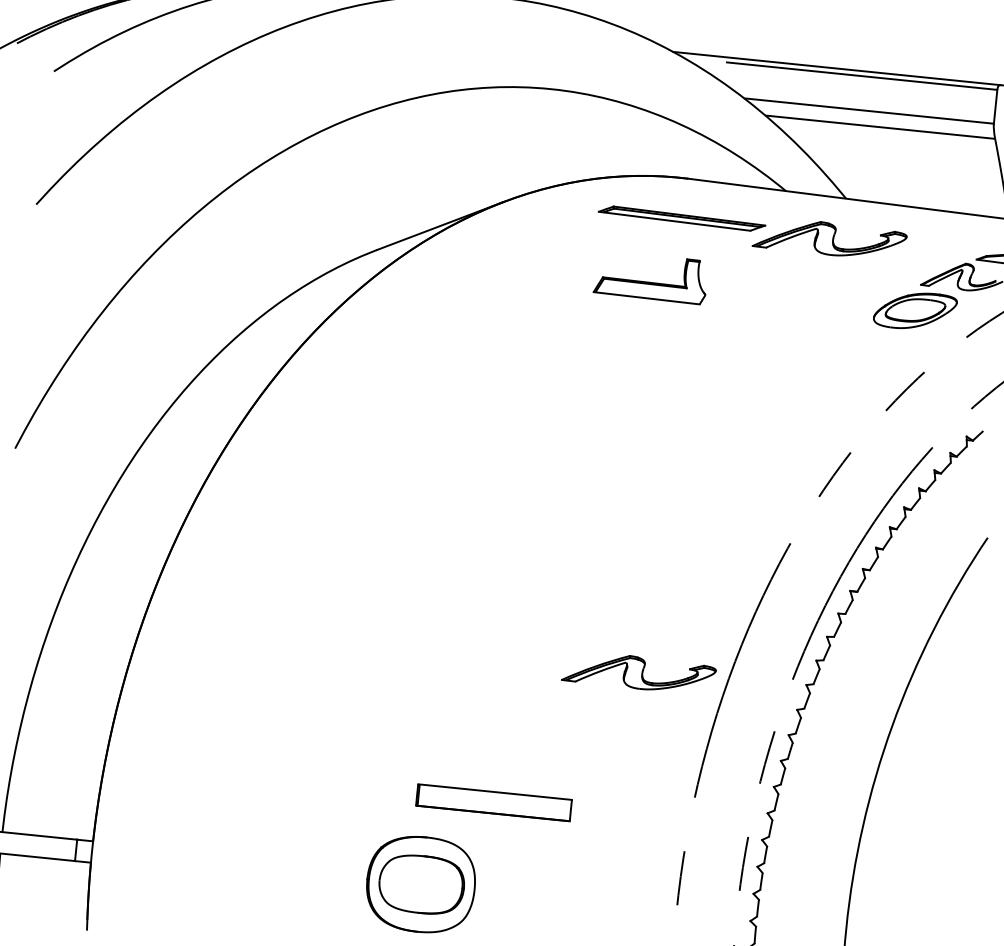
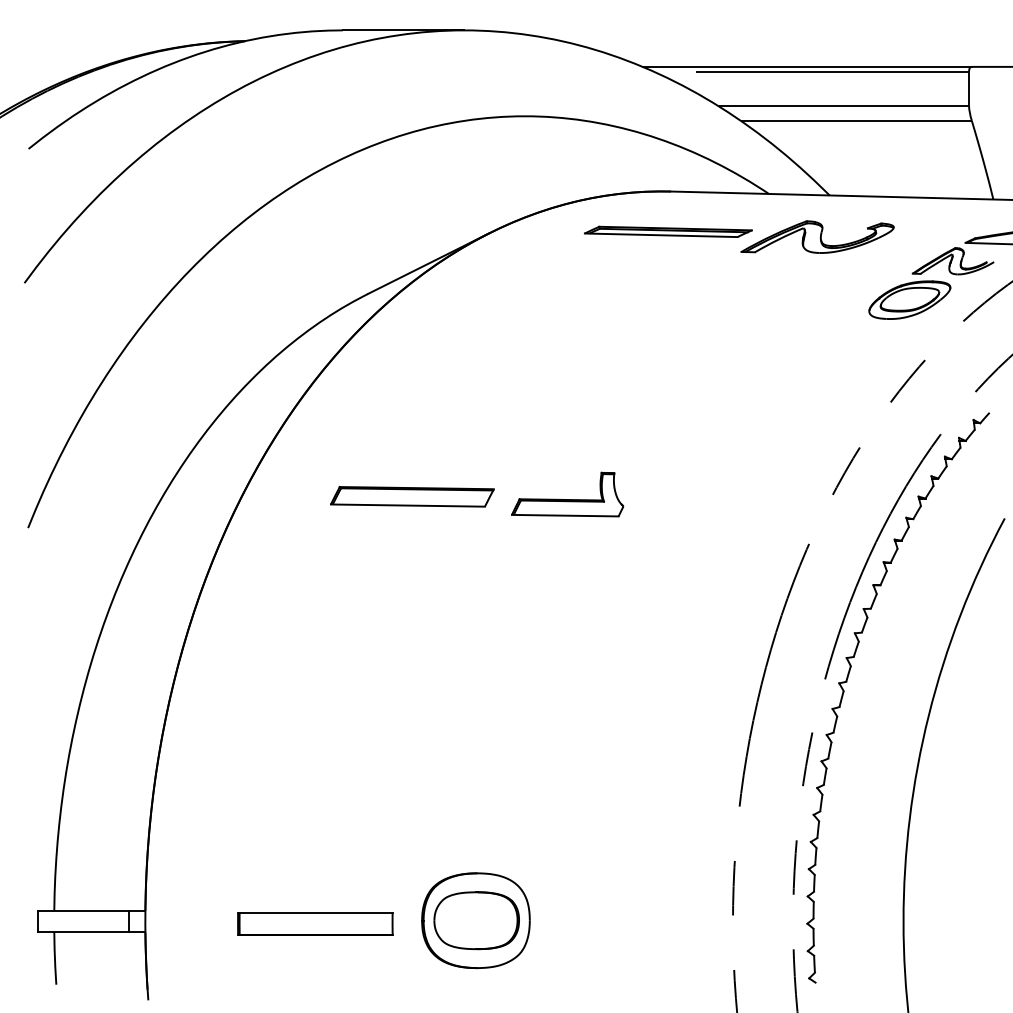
part: (651, 277) -> (567, 494), moved
part: (400, 456) -> (412, 496), added
part: (639, 672) -> (671, 687), removed
part: (494, 802) -> (315, 923), moved

